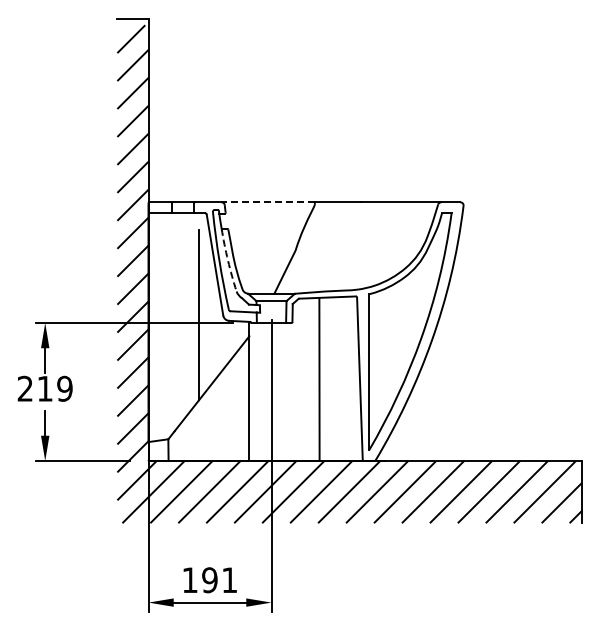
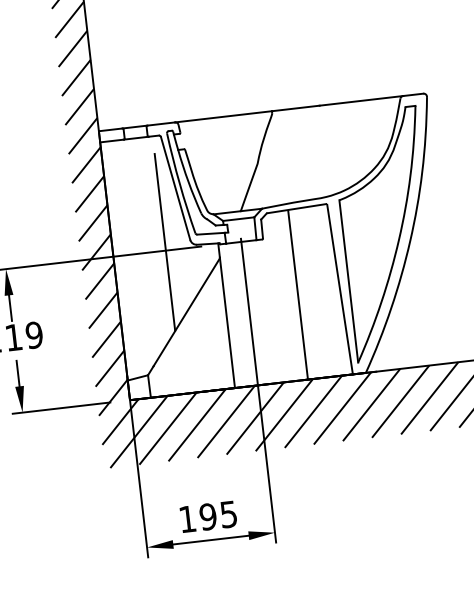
line: (268, 202) -> (223, 116), dashed -> solid
arc: (228, 260) -> (189, 182), dashed -> solid
text: (229, 580) -> (228, 514), 191 -> 195

